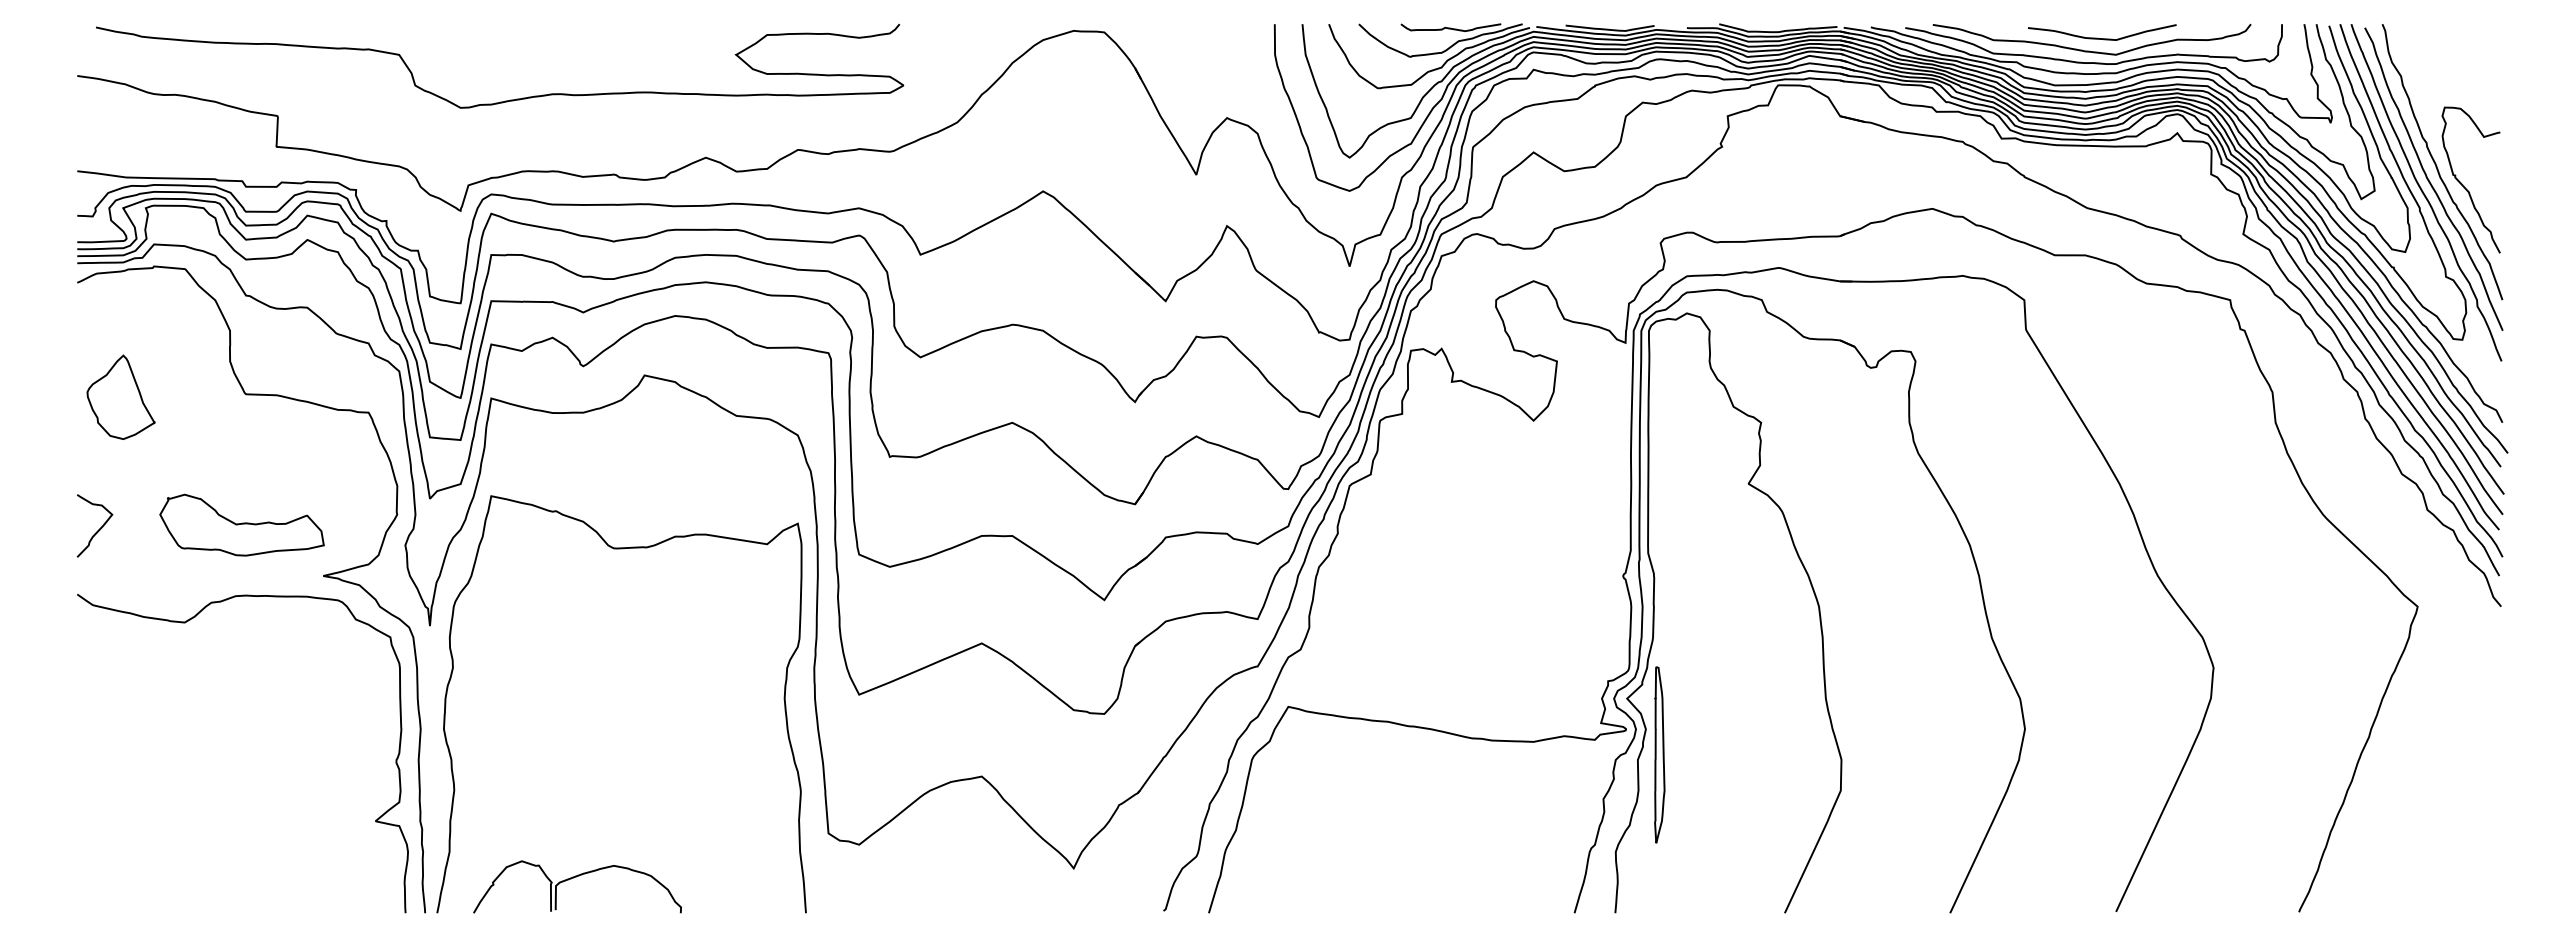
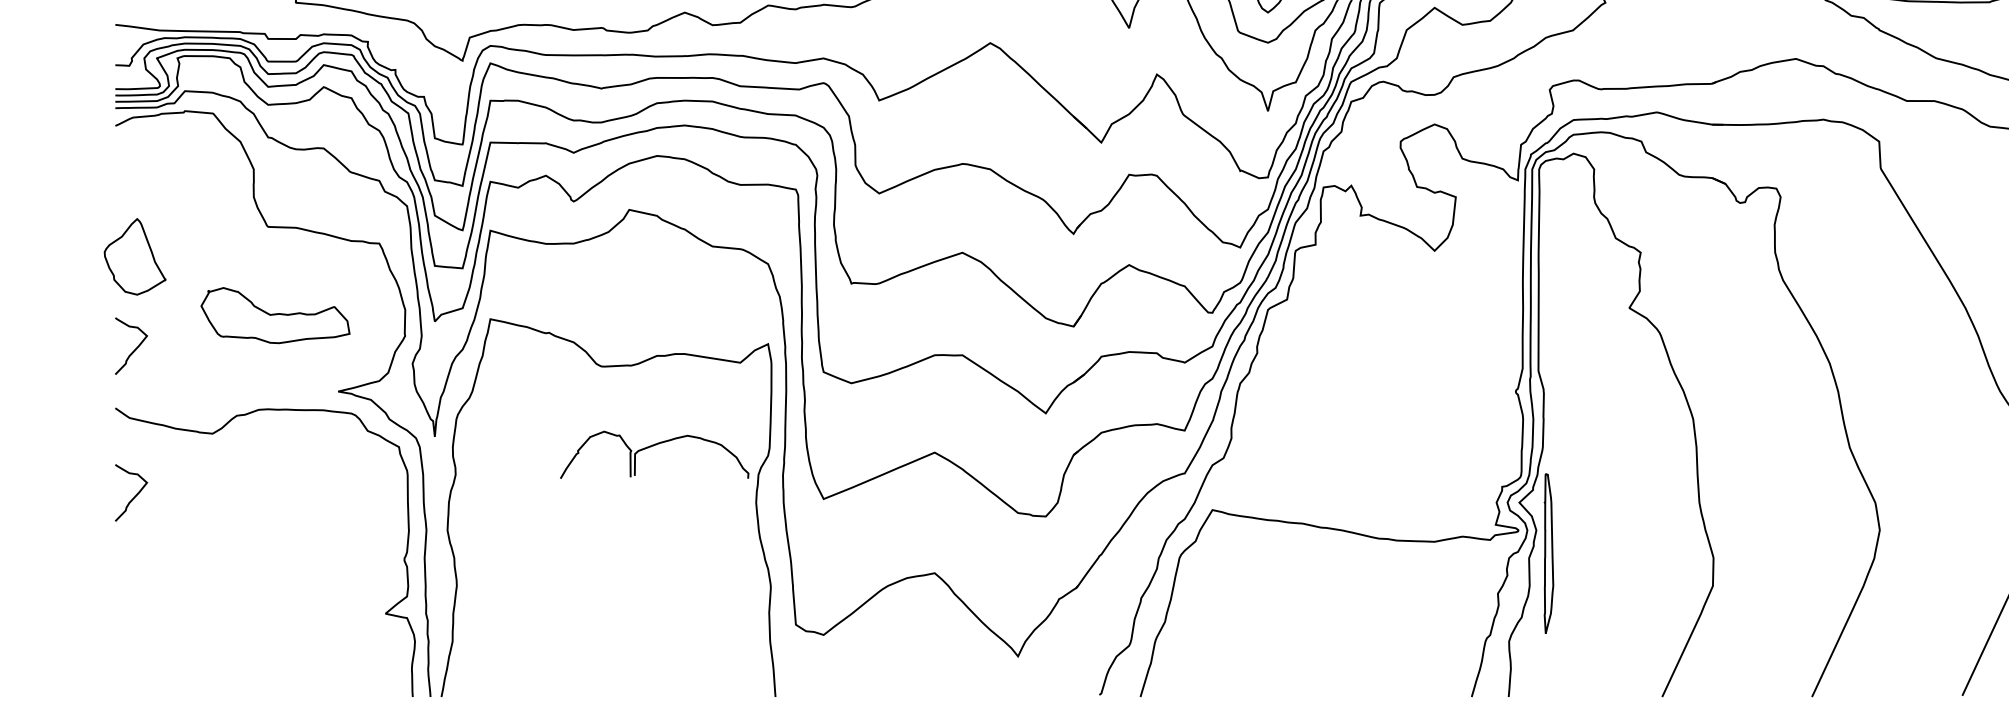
part: (120, 396) -> (134, 256), moved
part: (241, 524) -> (275, 314), moved
curve: (98, 691) -> (134, 496), added
part: (573, 878) -> (650, 447), moved

